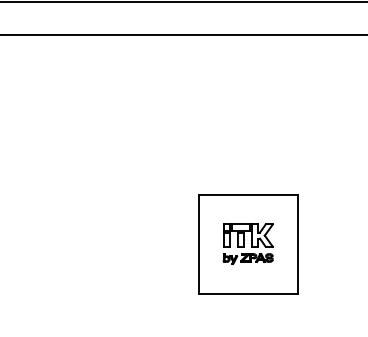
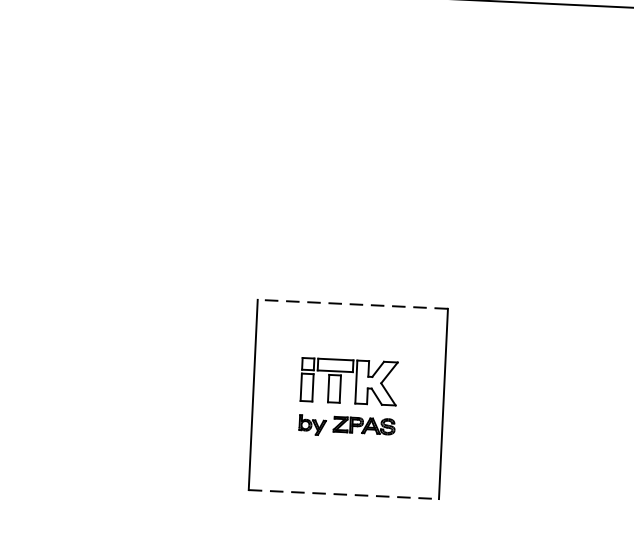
line: (247, 195) -> (351, 304), solid -> dashed
line: (248, 294) -> (344, 495), solid -> dashed

